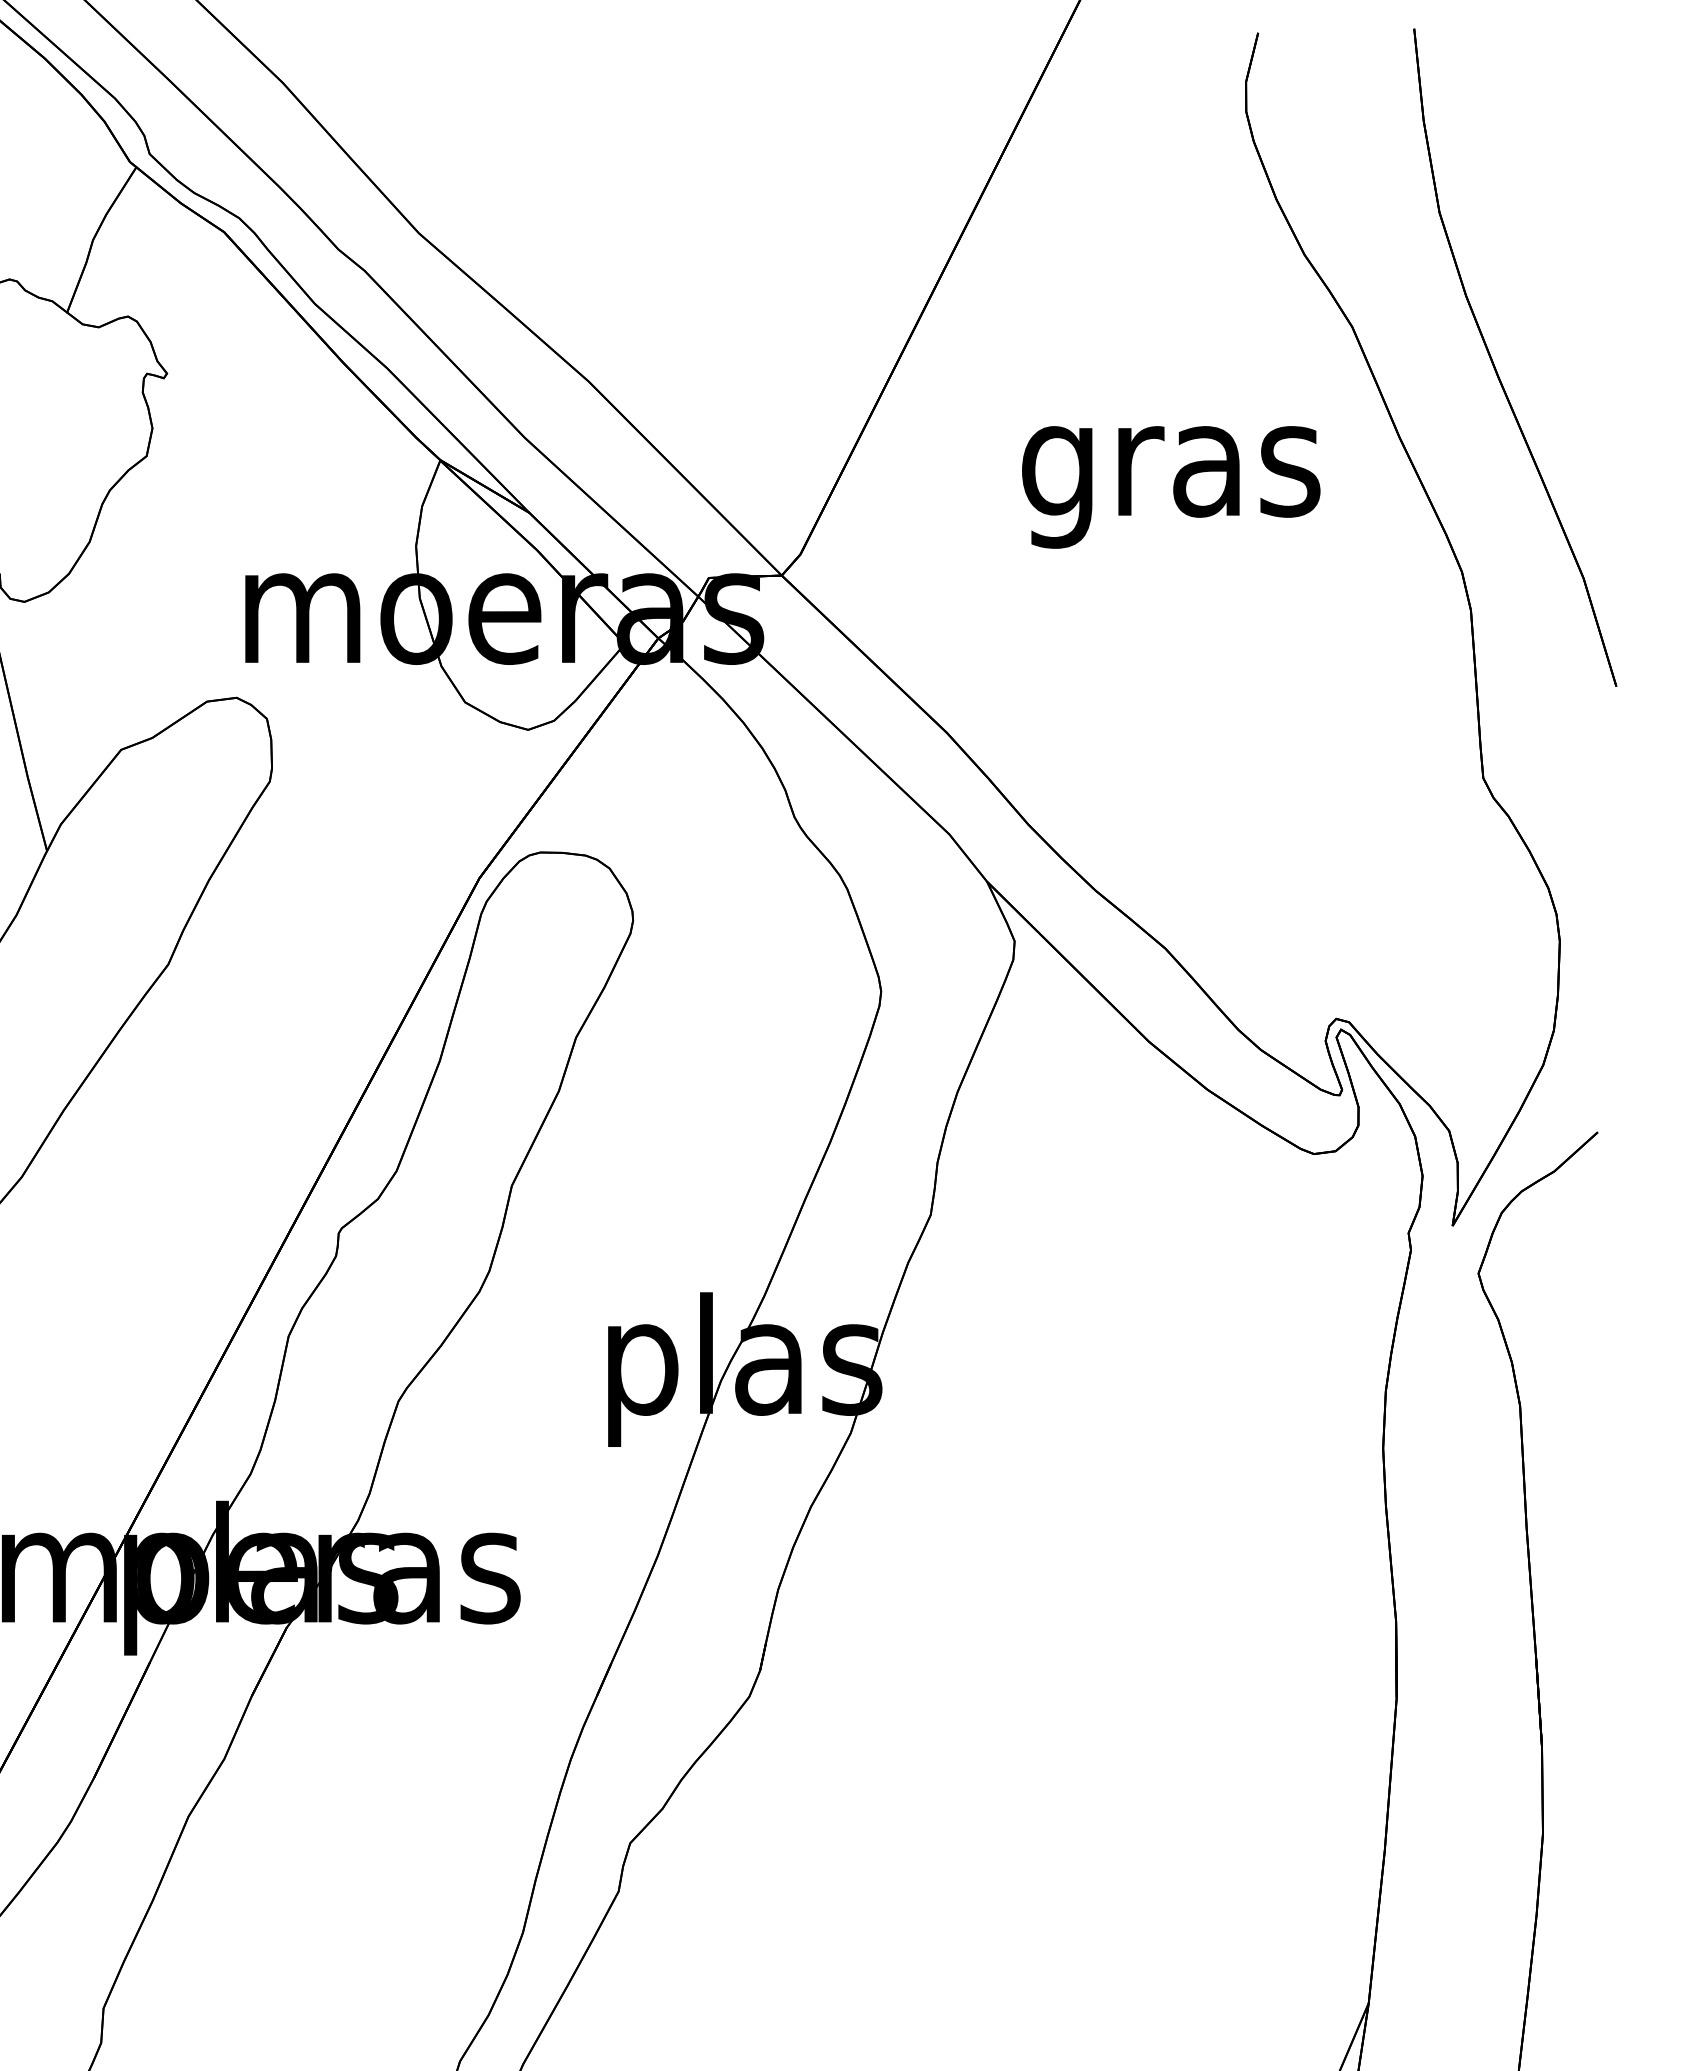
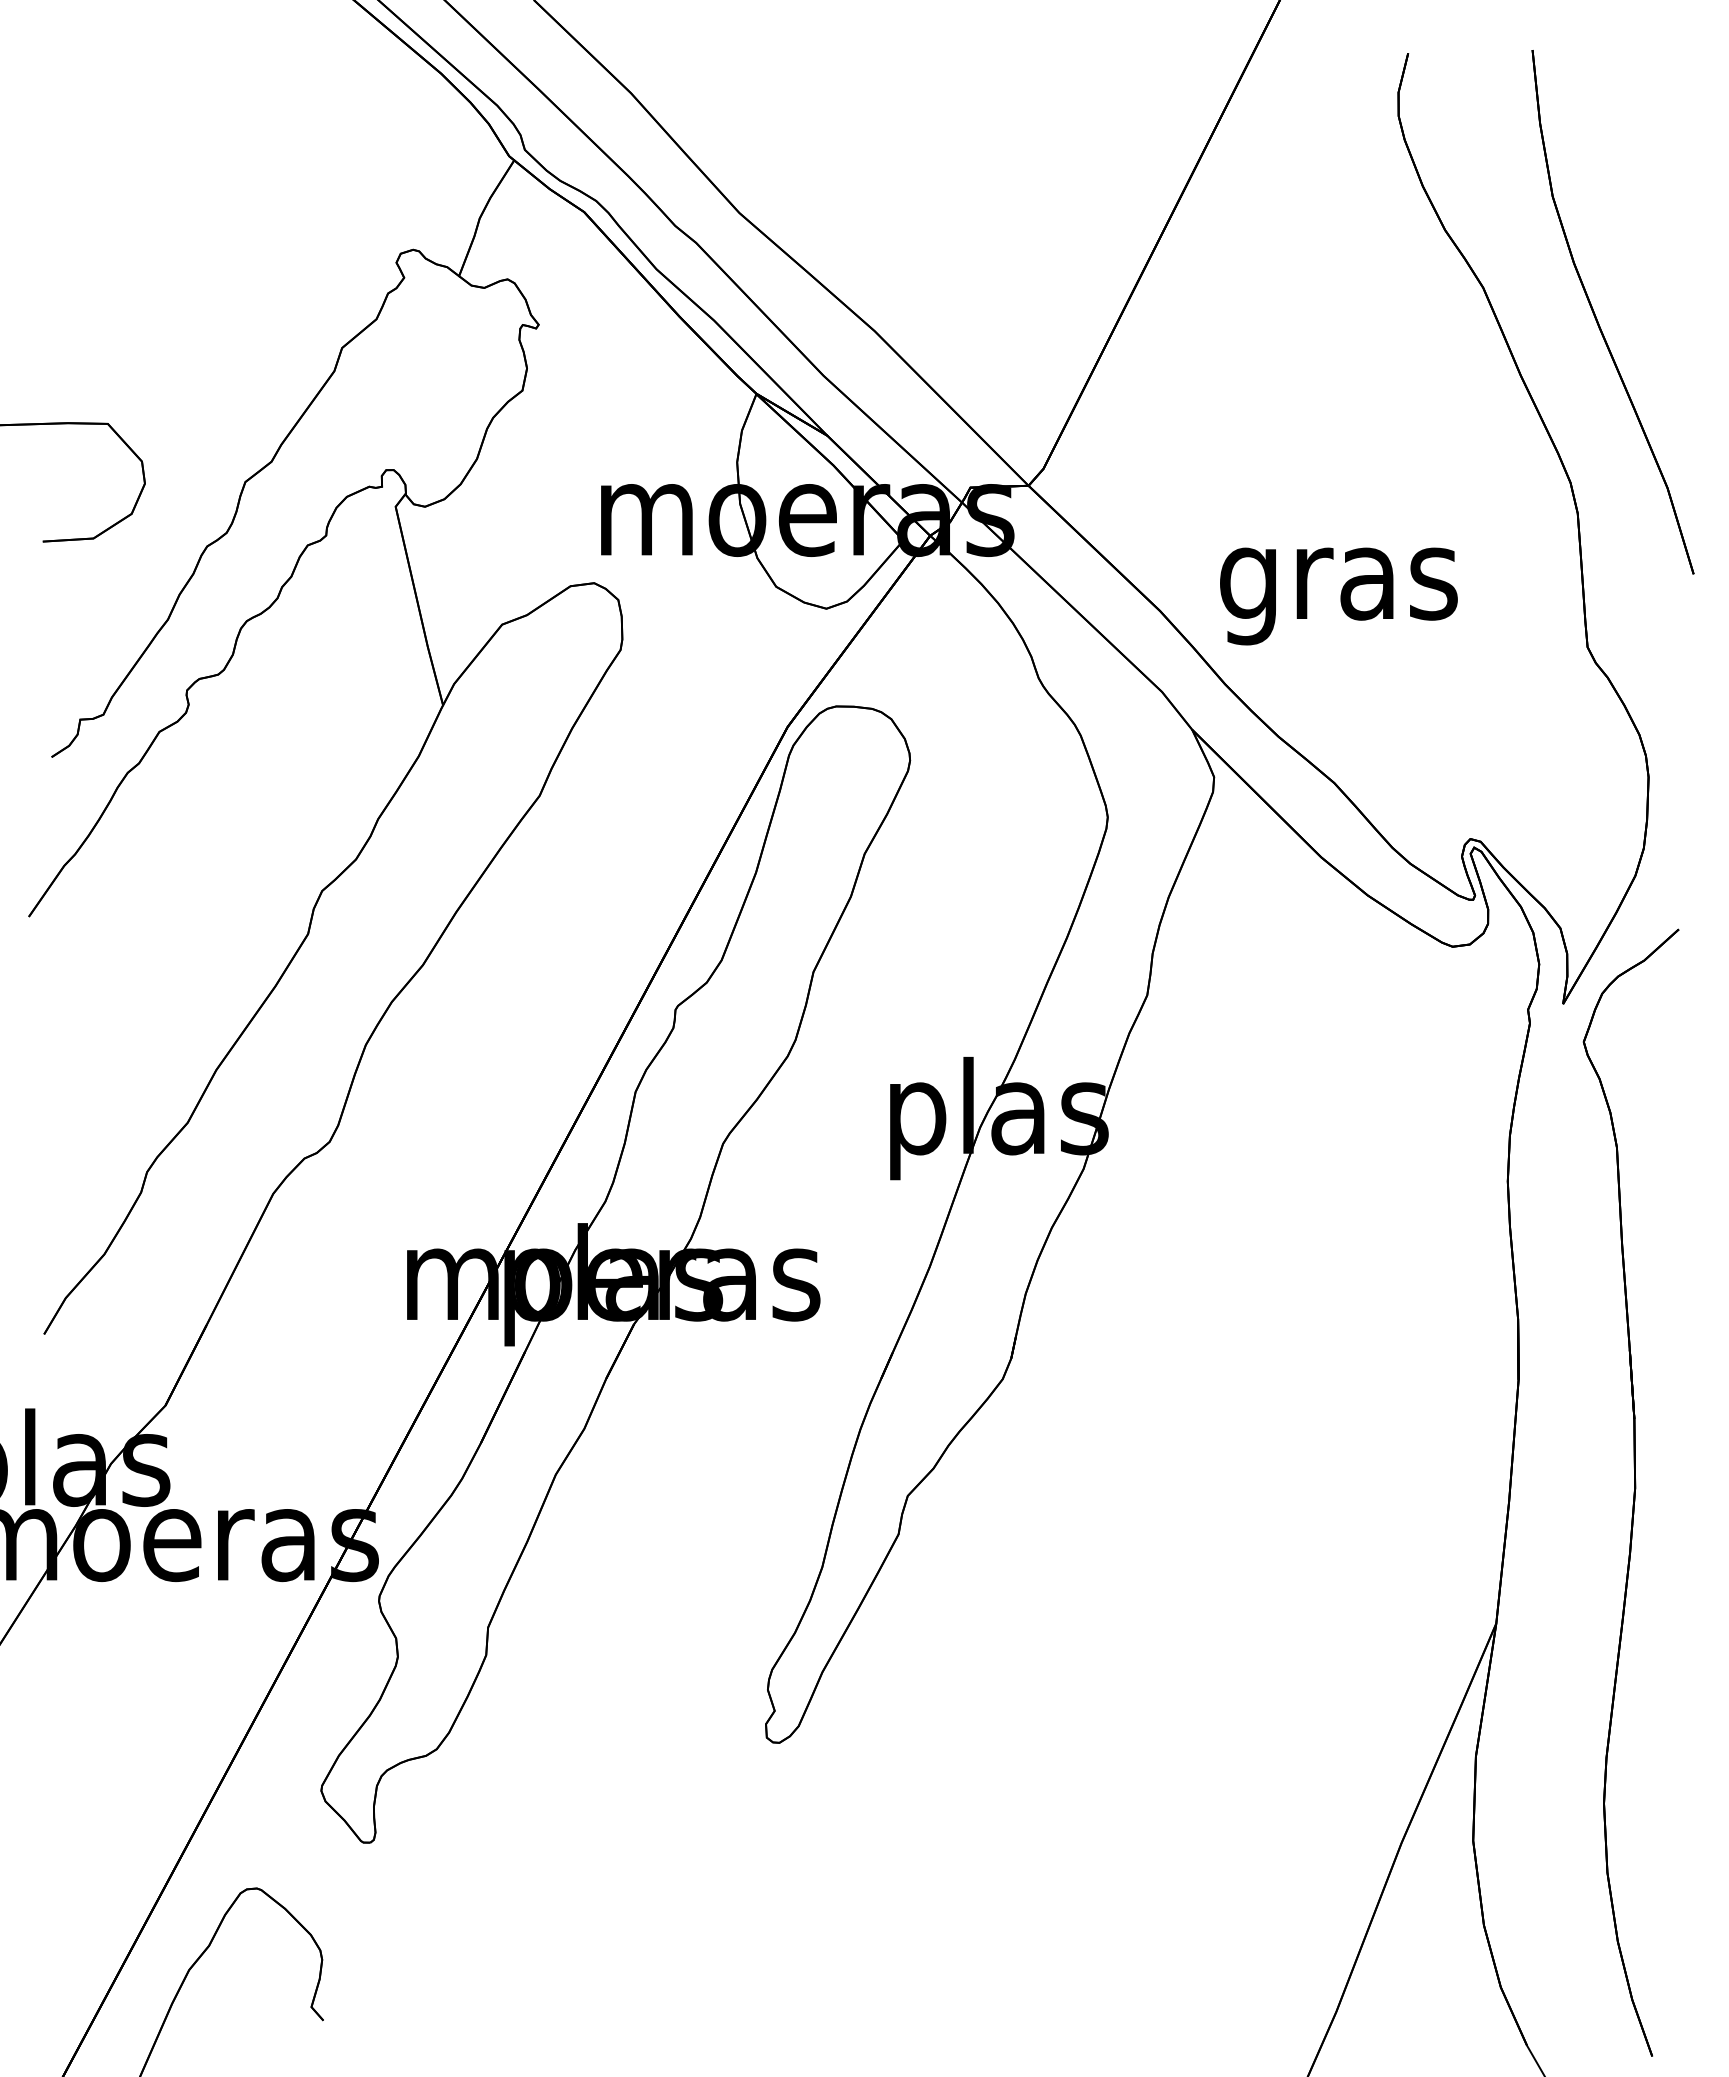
text: (1170, 487) -> (1338, 596), moved

